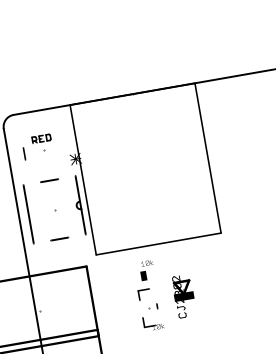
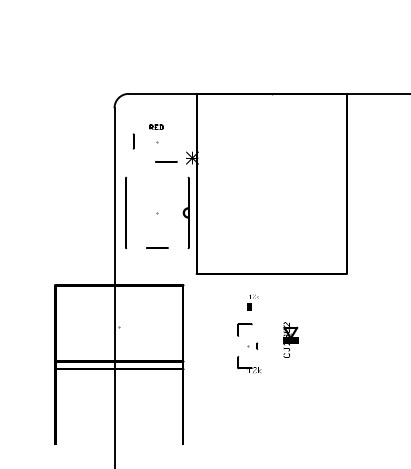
part: (41, 138) -> (156, 126), size x0.6
line: (49, 180) -> (166, 161), moved
part: (146, 270) -> (252, 302), size x0.7
part: (183, 295) -> (290, 339), size x0.7

